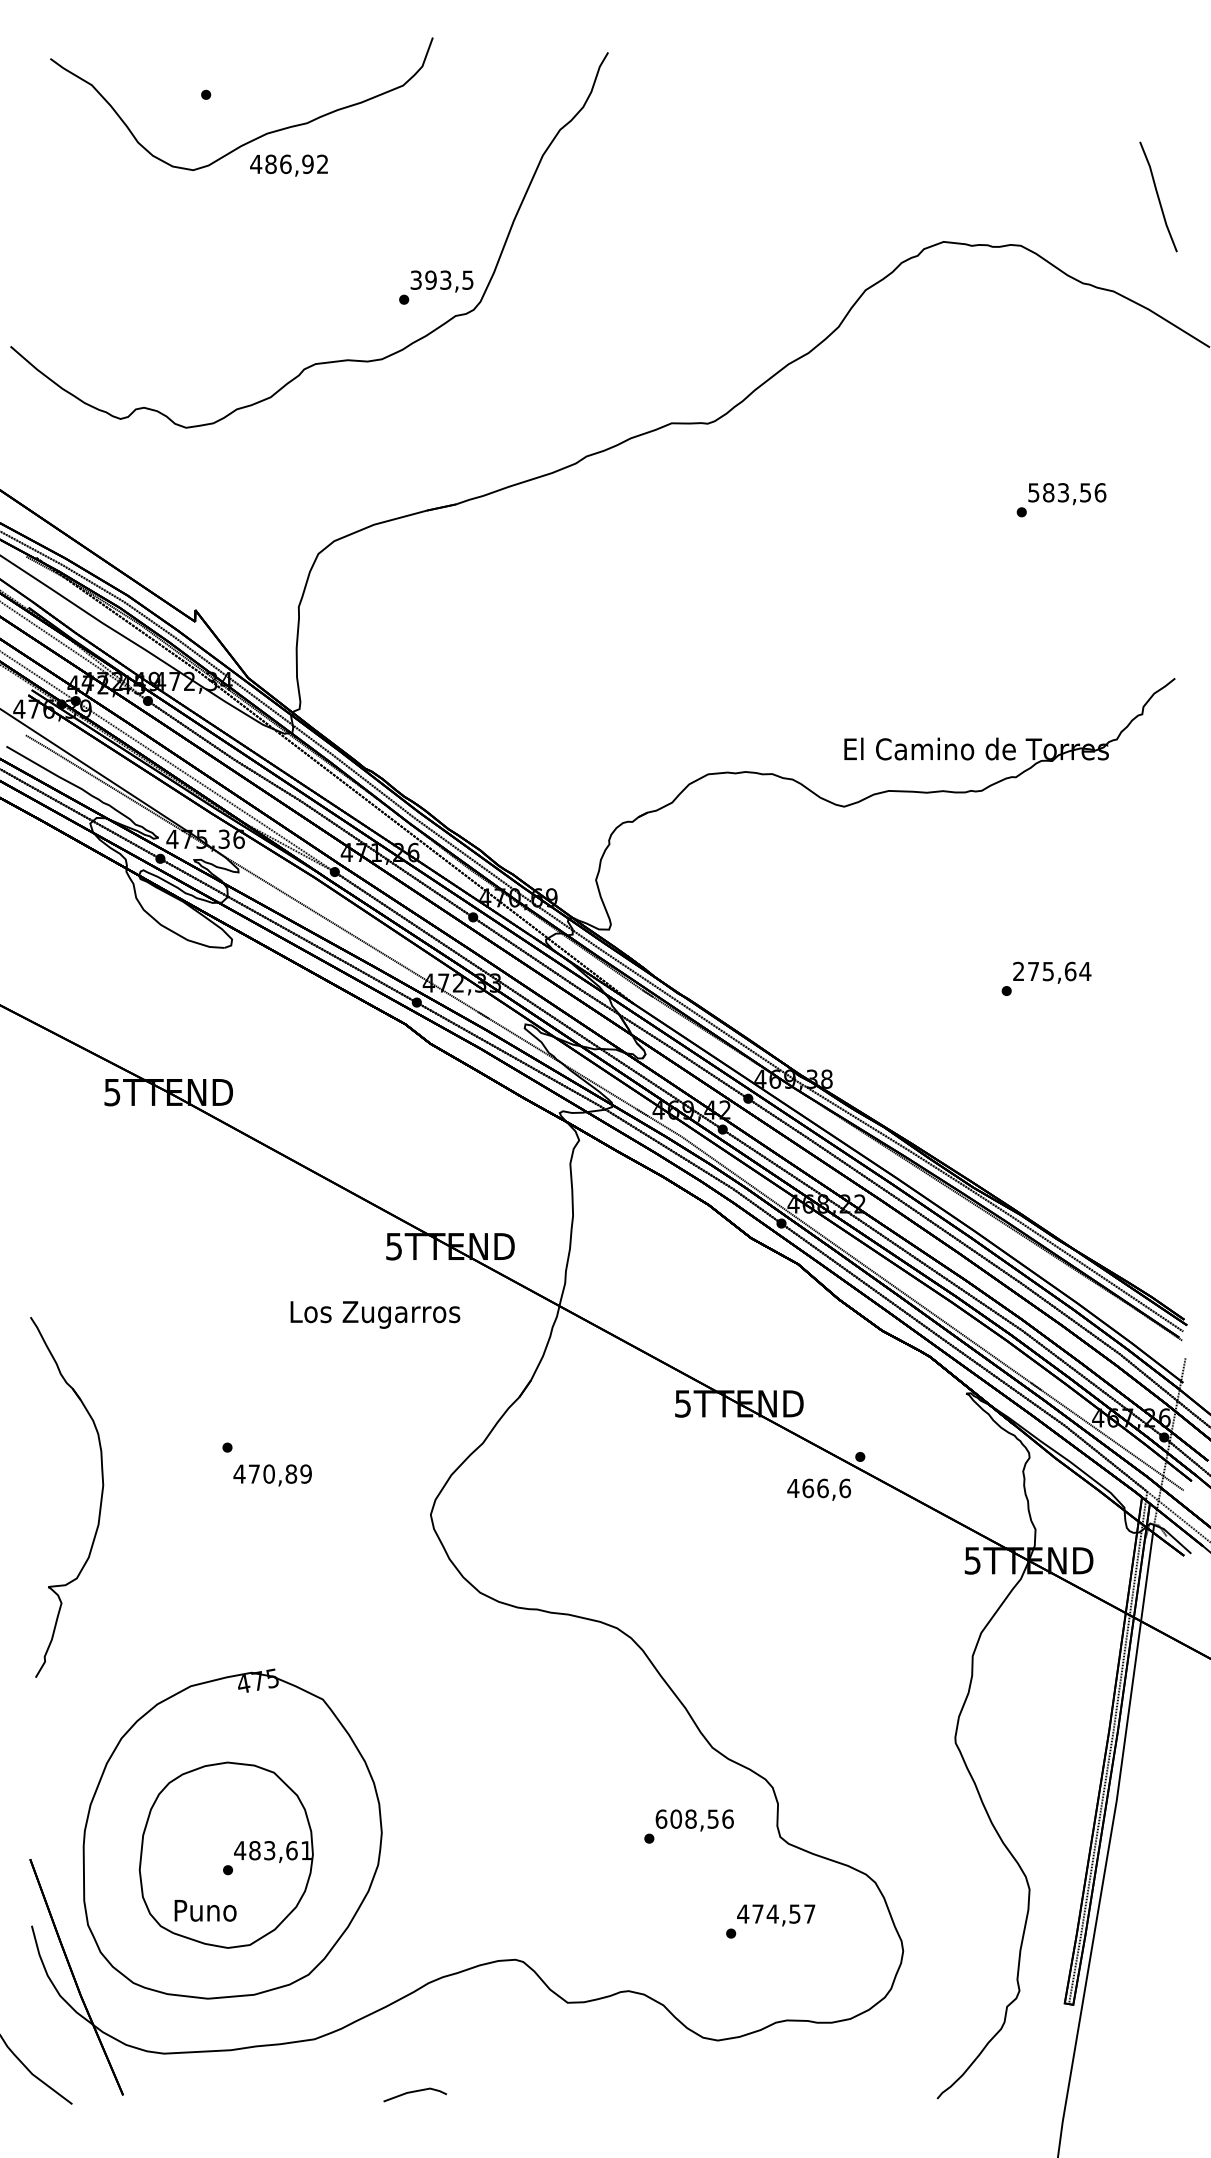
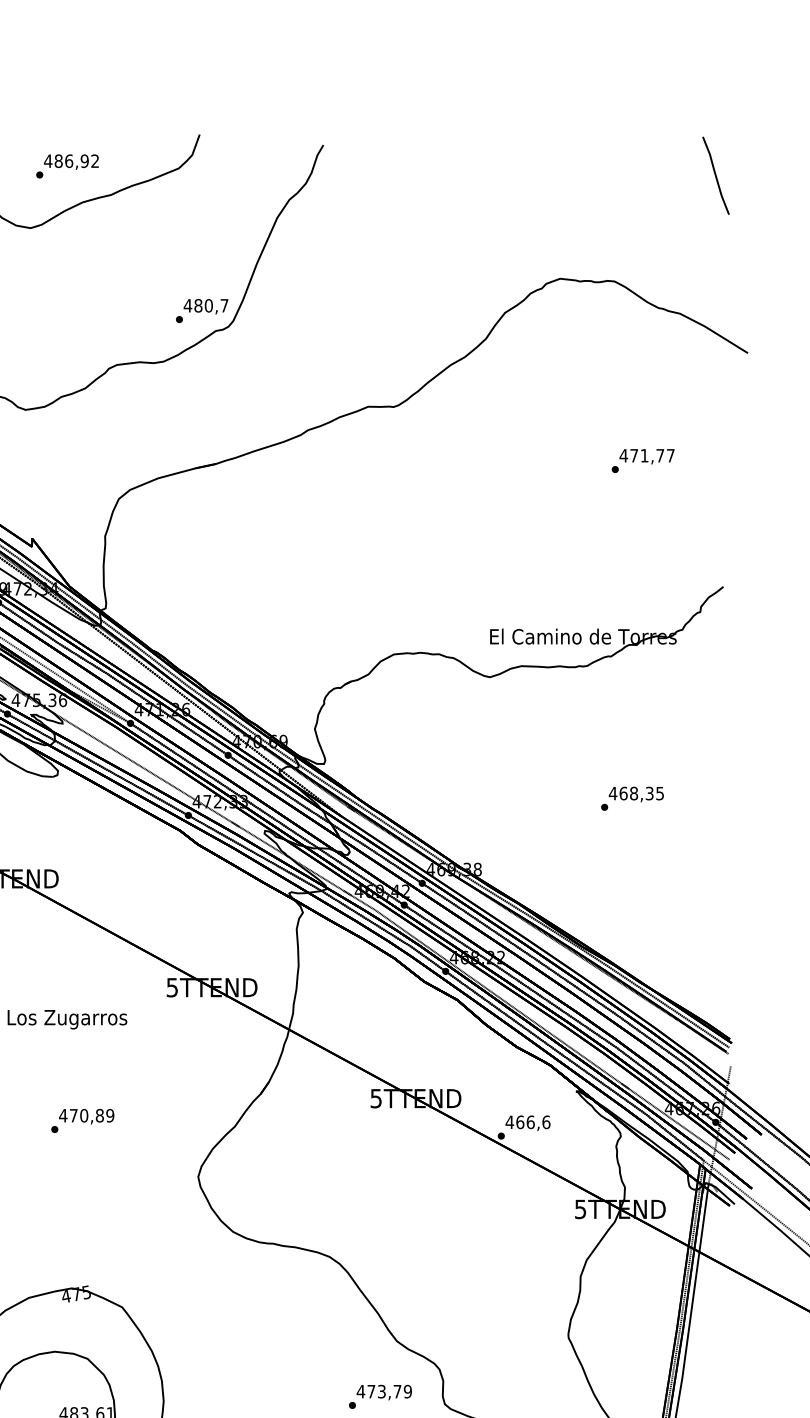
text: (288, 165) -> (71, 162), moved
line: (1158, 196) -> (715, 175), moved
text: (441, 279) -> (205, 305), 393,5 -> 480,7
text: (1066, 492) -> (646, 455), 583,56 -> 471,77
text: (1051, 971) -> (636, 793), 275,64 -> 468,35
text: (375, 1314) -> (67, 1019), moved
text: (272, 1475) -> (86, 1116), moved
text: (819, 1489) -> (528, 1123), moved
text: (694, 1818) -> (384, 1391), 608,56 -> 473,79

